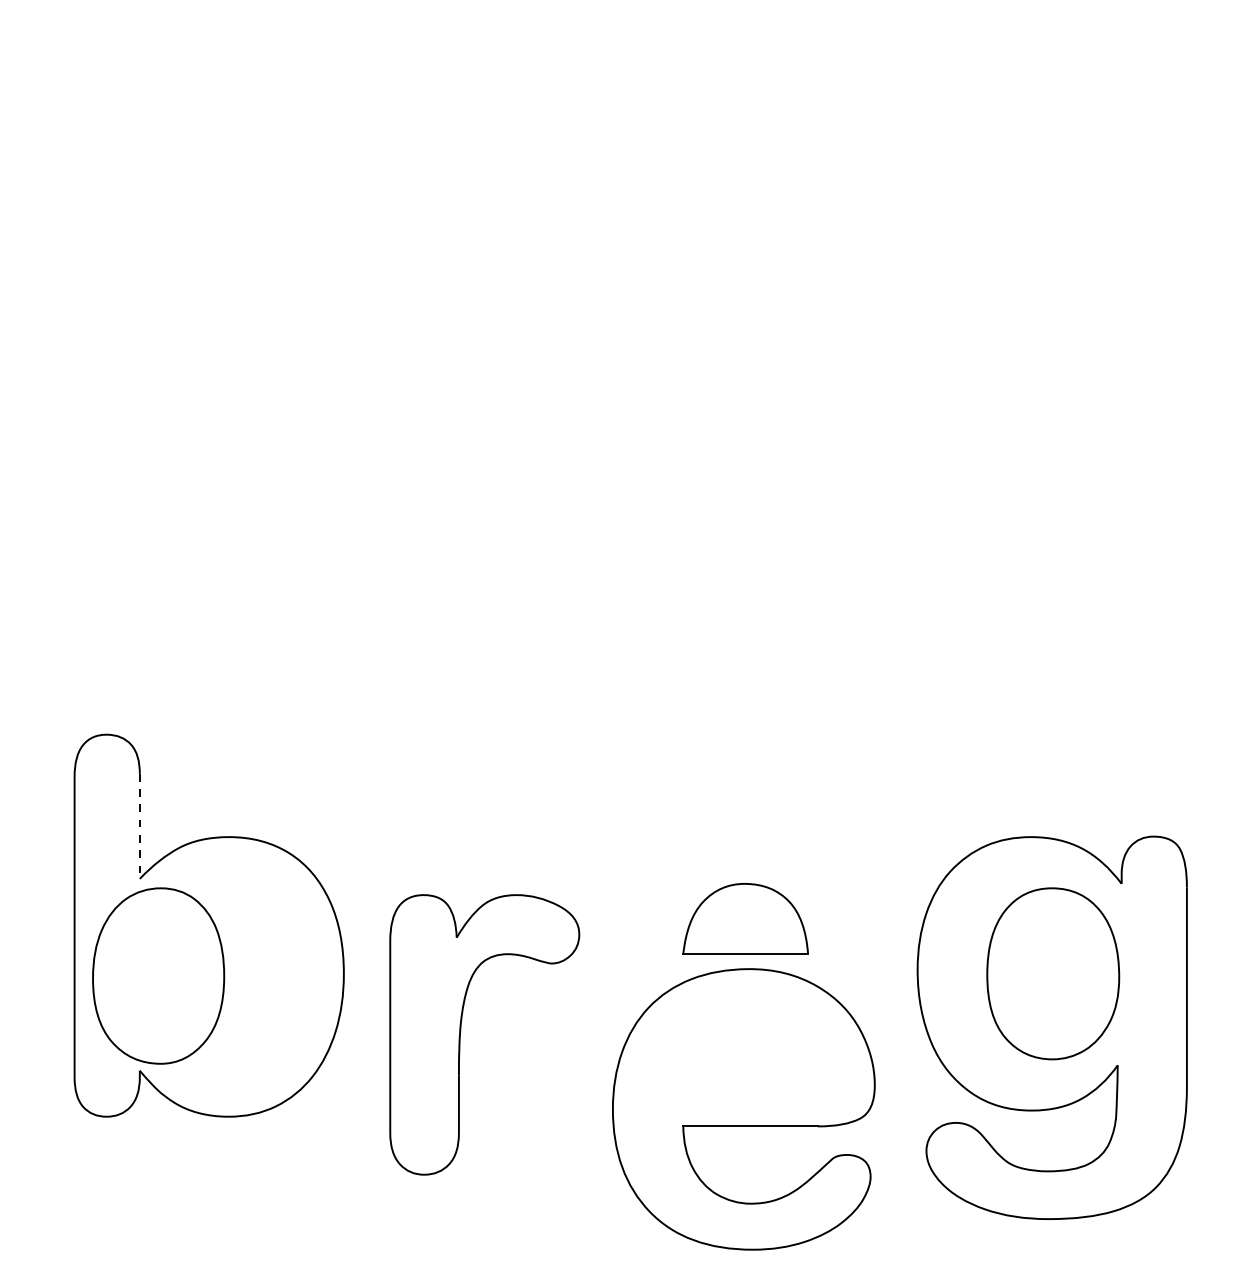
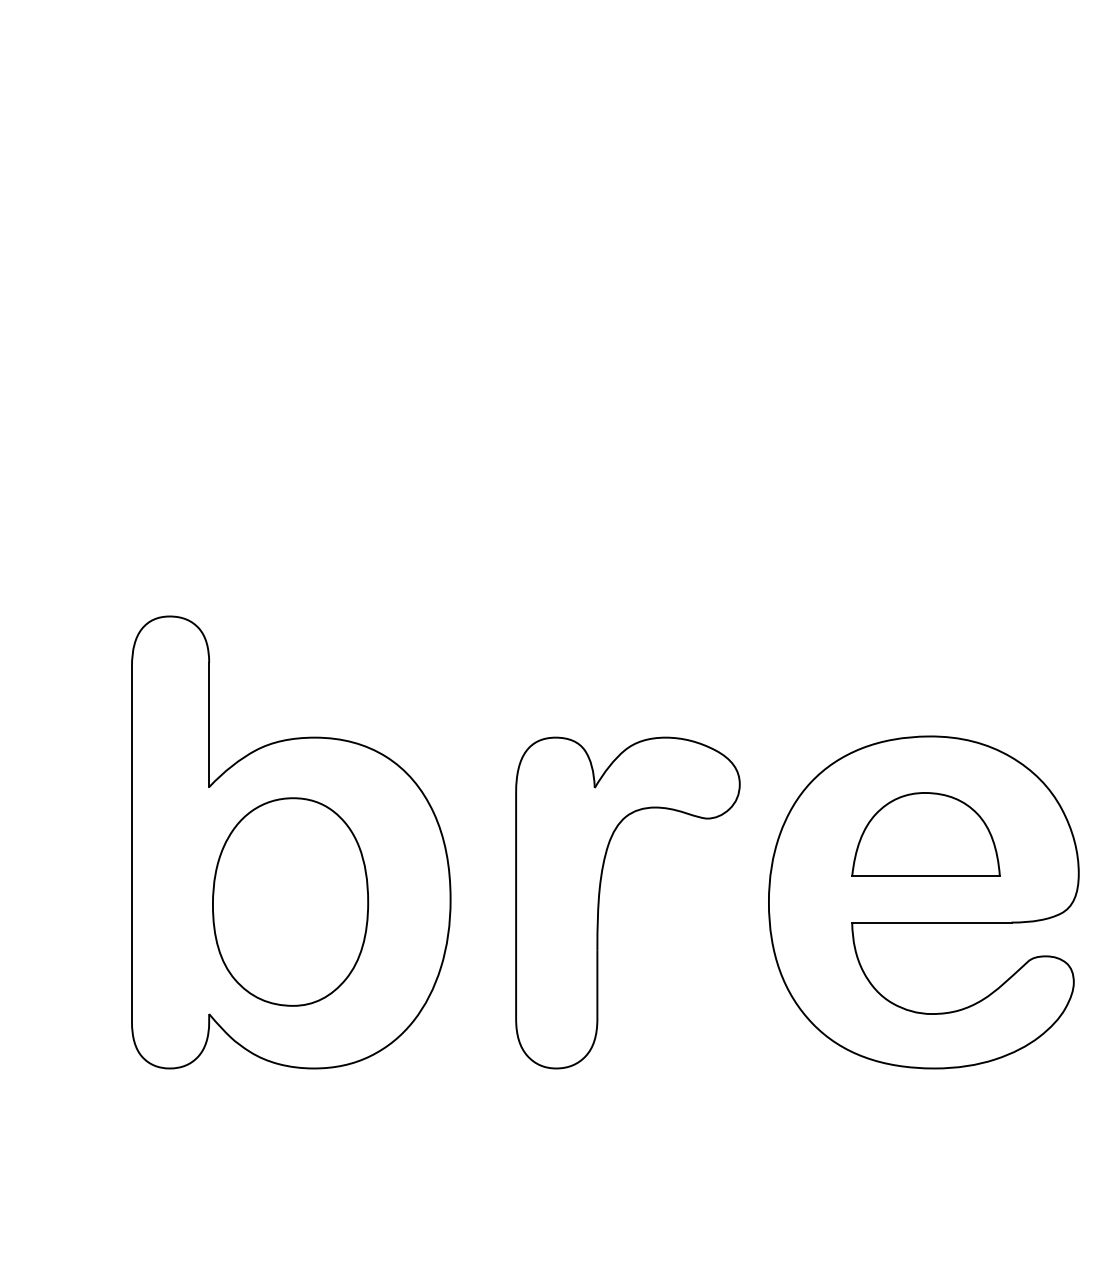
line: (139, 826) -> (208, 725), dashed -> solid
part: (158, 975) -> (290, 901), moved
part: (461, 1031) -> (600, 899), moved
part: (743, 1109) -> (923, 902), moved

